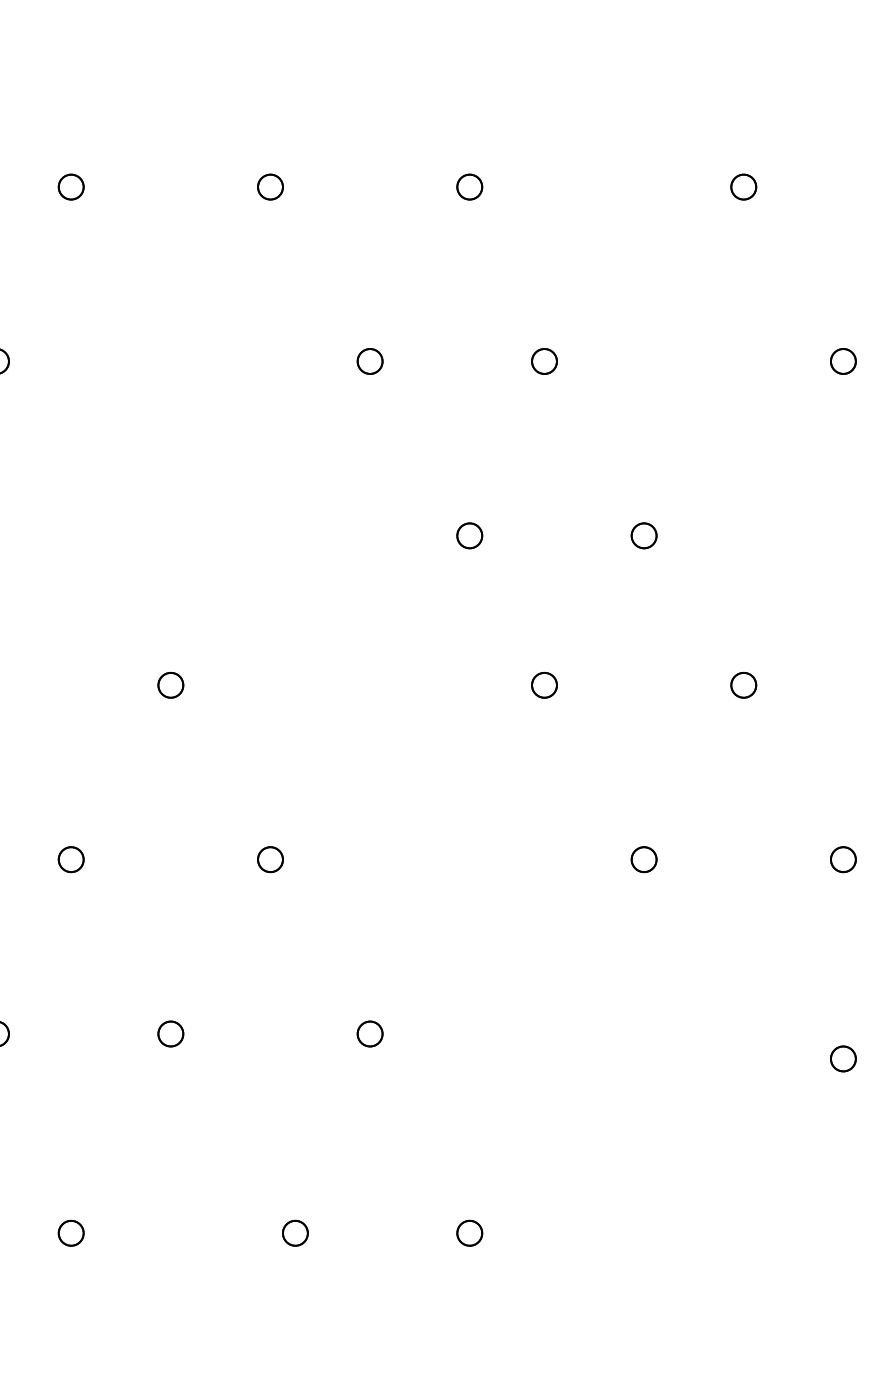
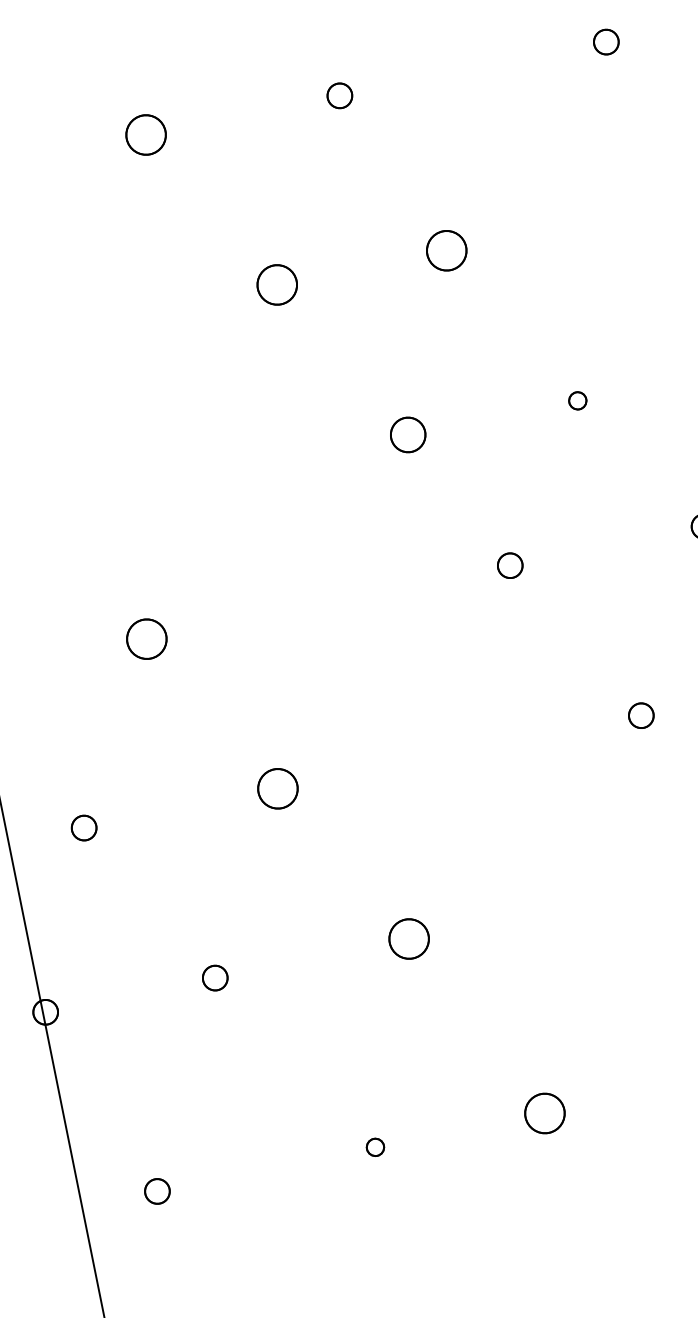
part: (270, 186) -> (145, 134), size x1.6
part: (369, 361) -> (276, 285), size x1.6
part: (544, 361) -> (446, 250), size x1.6
part: (469, 535) -> (407, 434), size x1.4
part: (643, 535) -> (577, 400), size x0.7
part: (170, 684) -> (146, 638), size x1.6
part: (270, 859) -> (277, 788), size x1.6
part: (369, 1033) -> (408, 938), size x1.6
part: (295, 1232) -> (375, 1146), size x0.7
part: (469, 1232) -> (544, 1112), size x1.6

